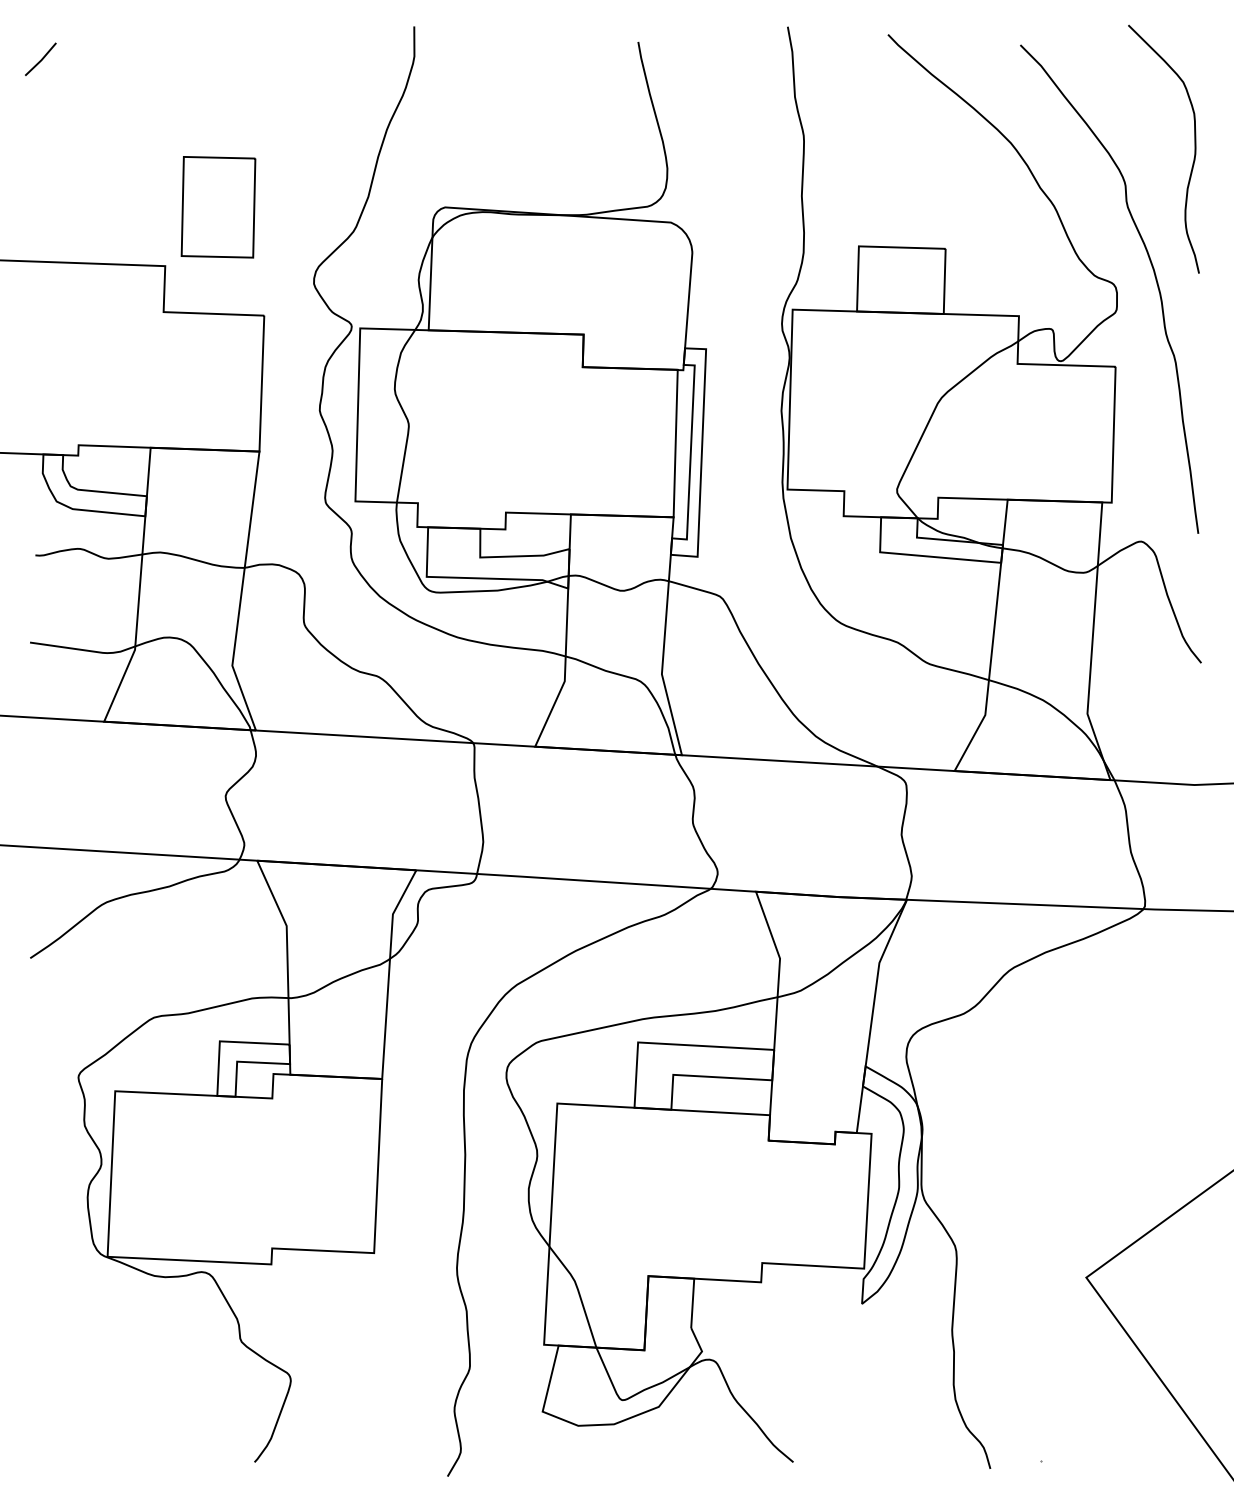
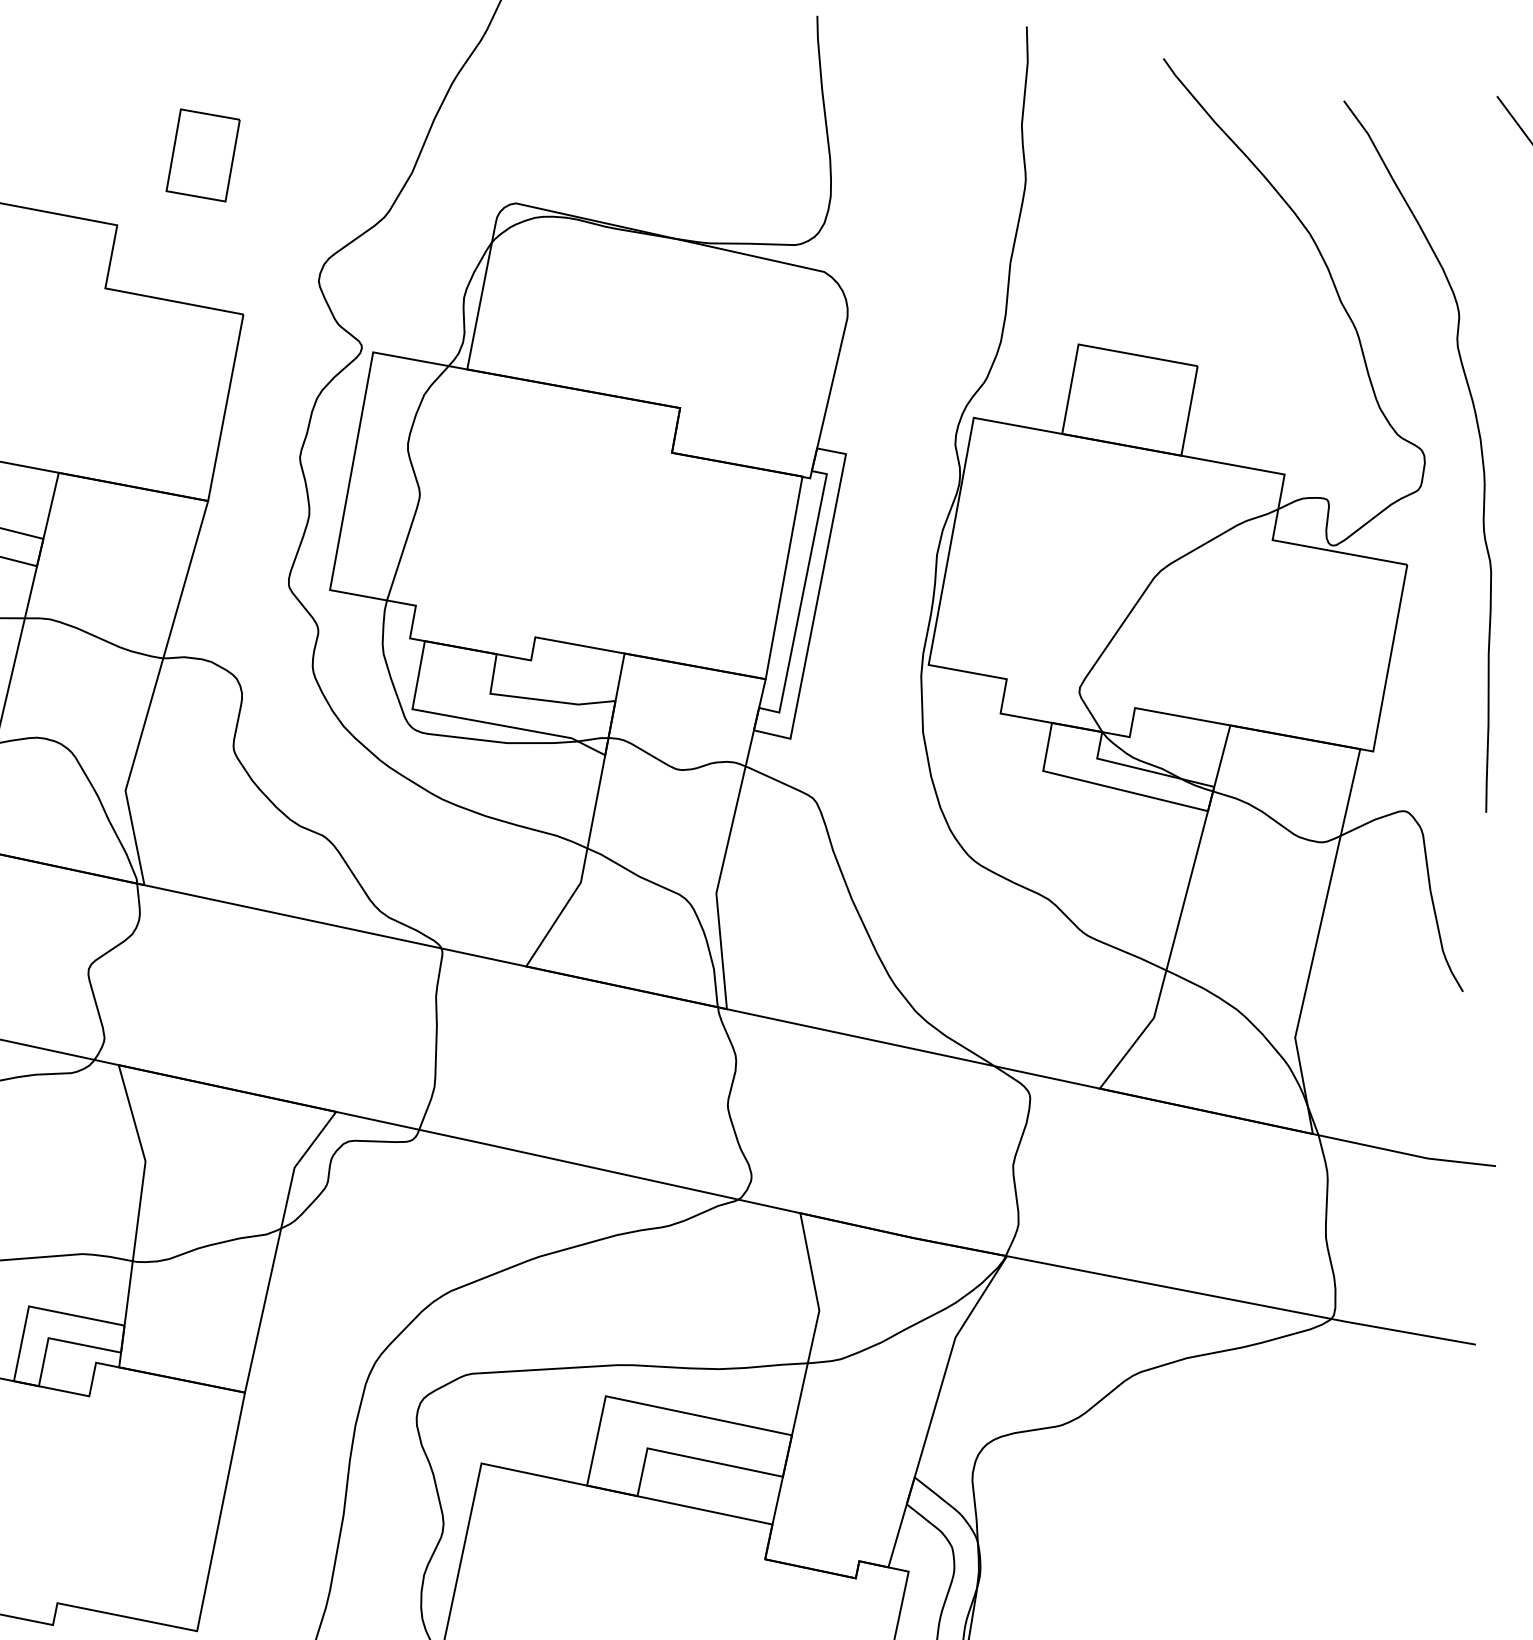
part: (218, 207) -> (203, 155), size x0.6

